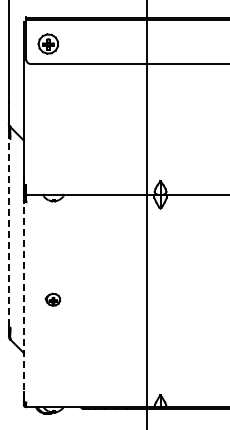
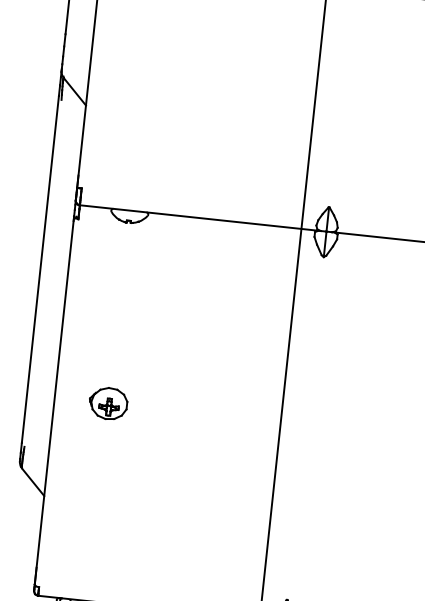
line: (8, 230) -> (40, 267), dashed -> solid
part: (52, 299) -> (107, 403), size x1.43
line: (23, 300) -> (53, 399), dashed -> solid

